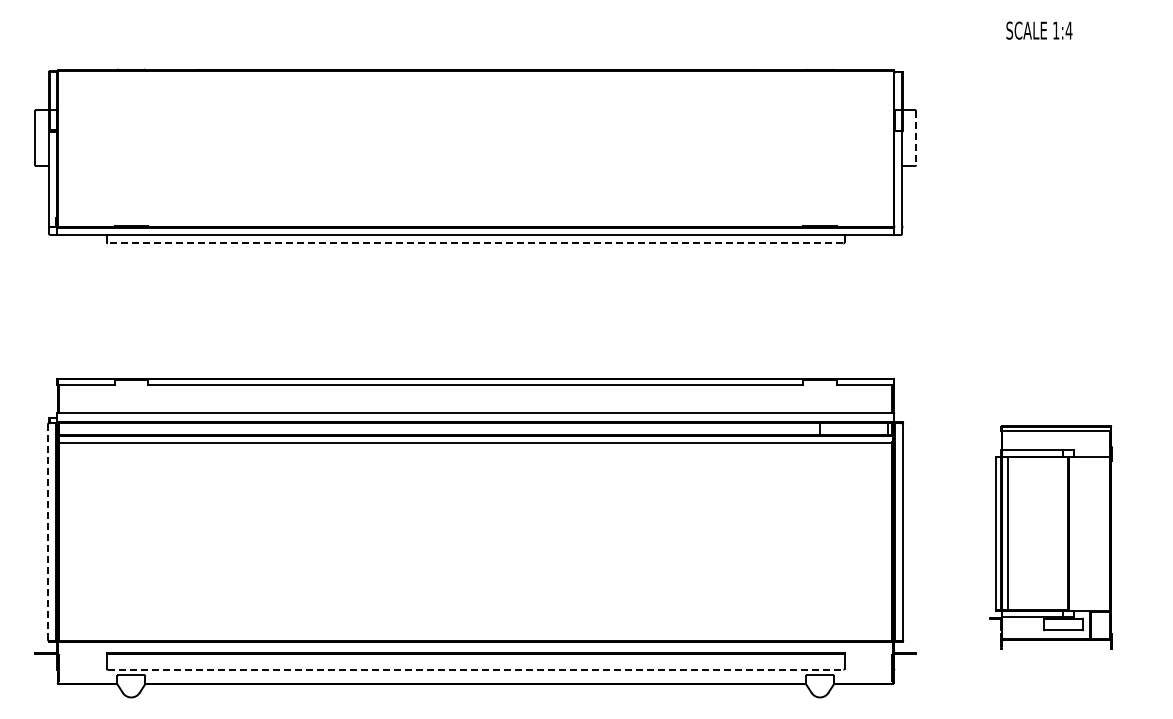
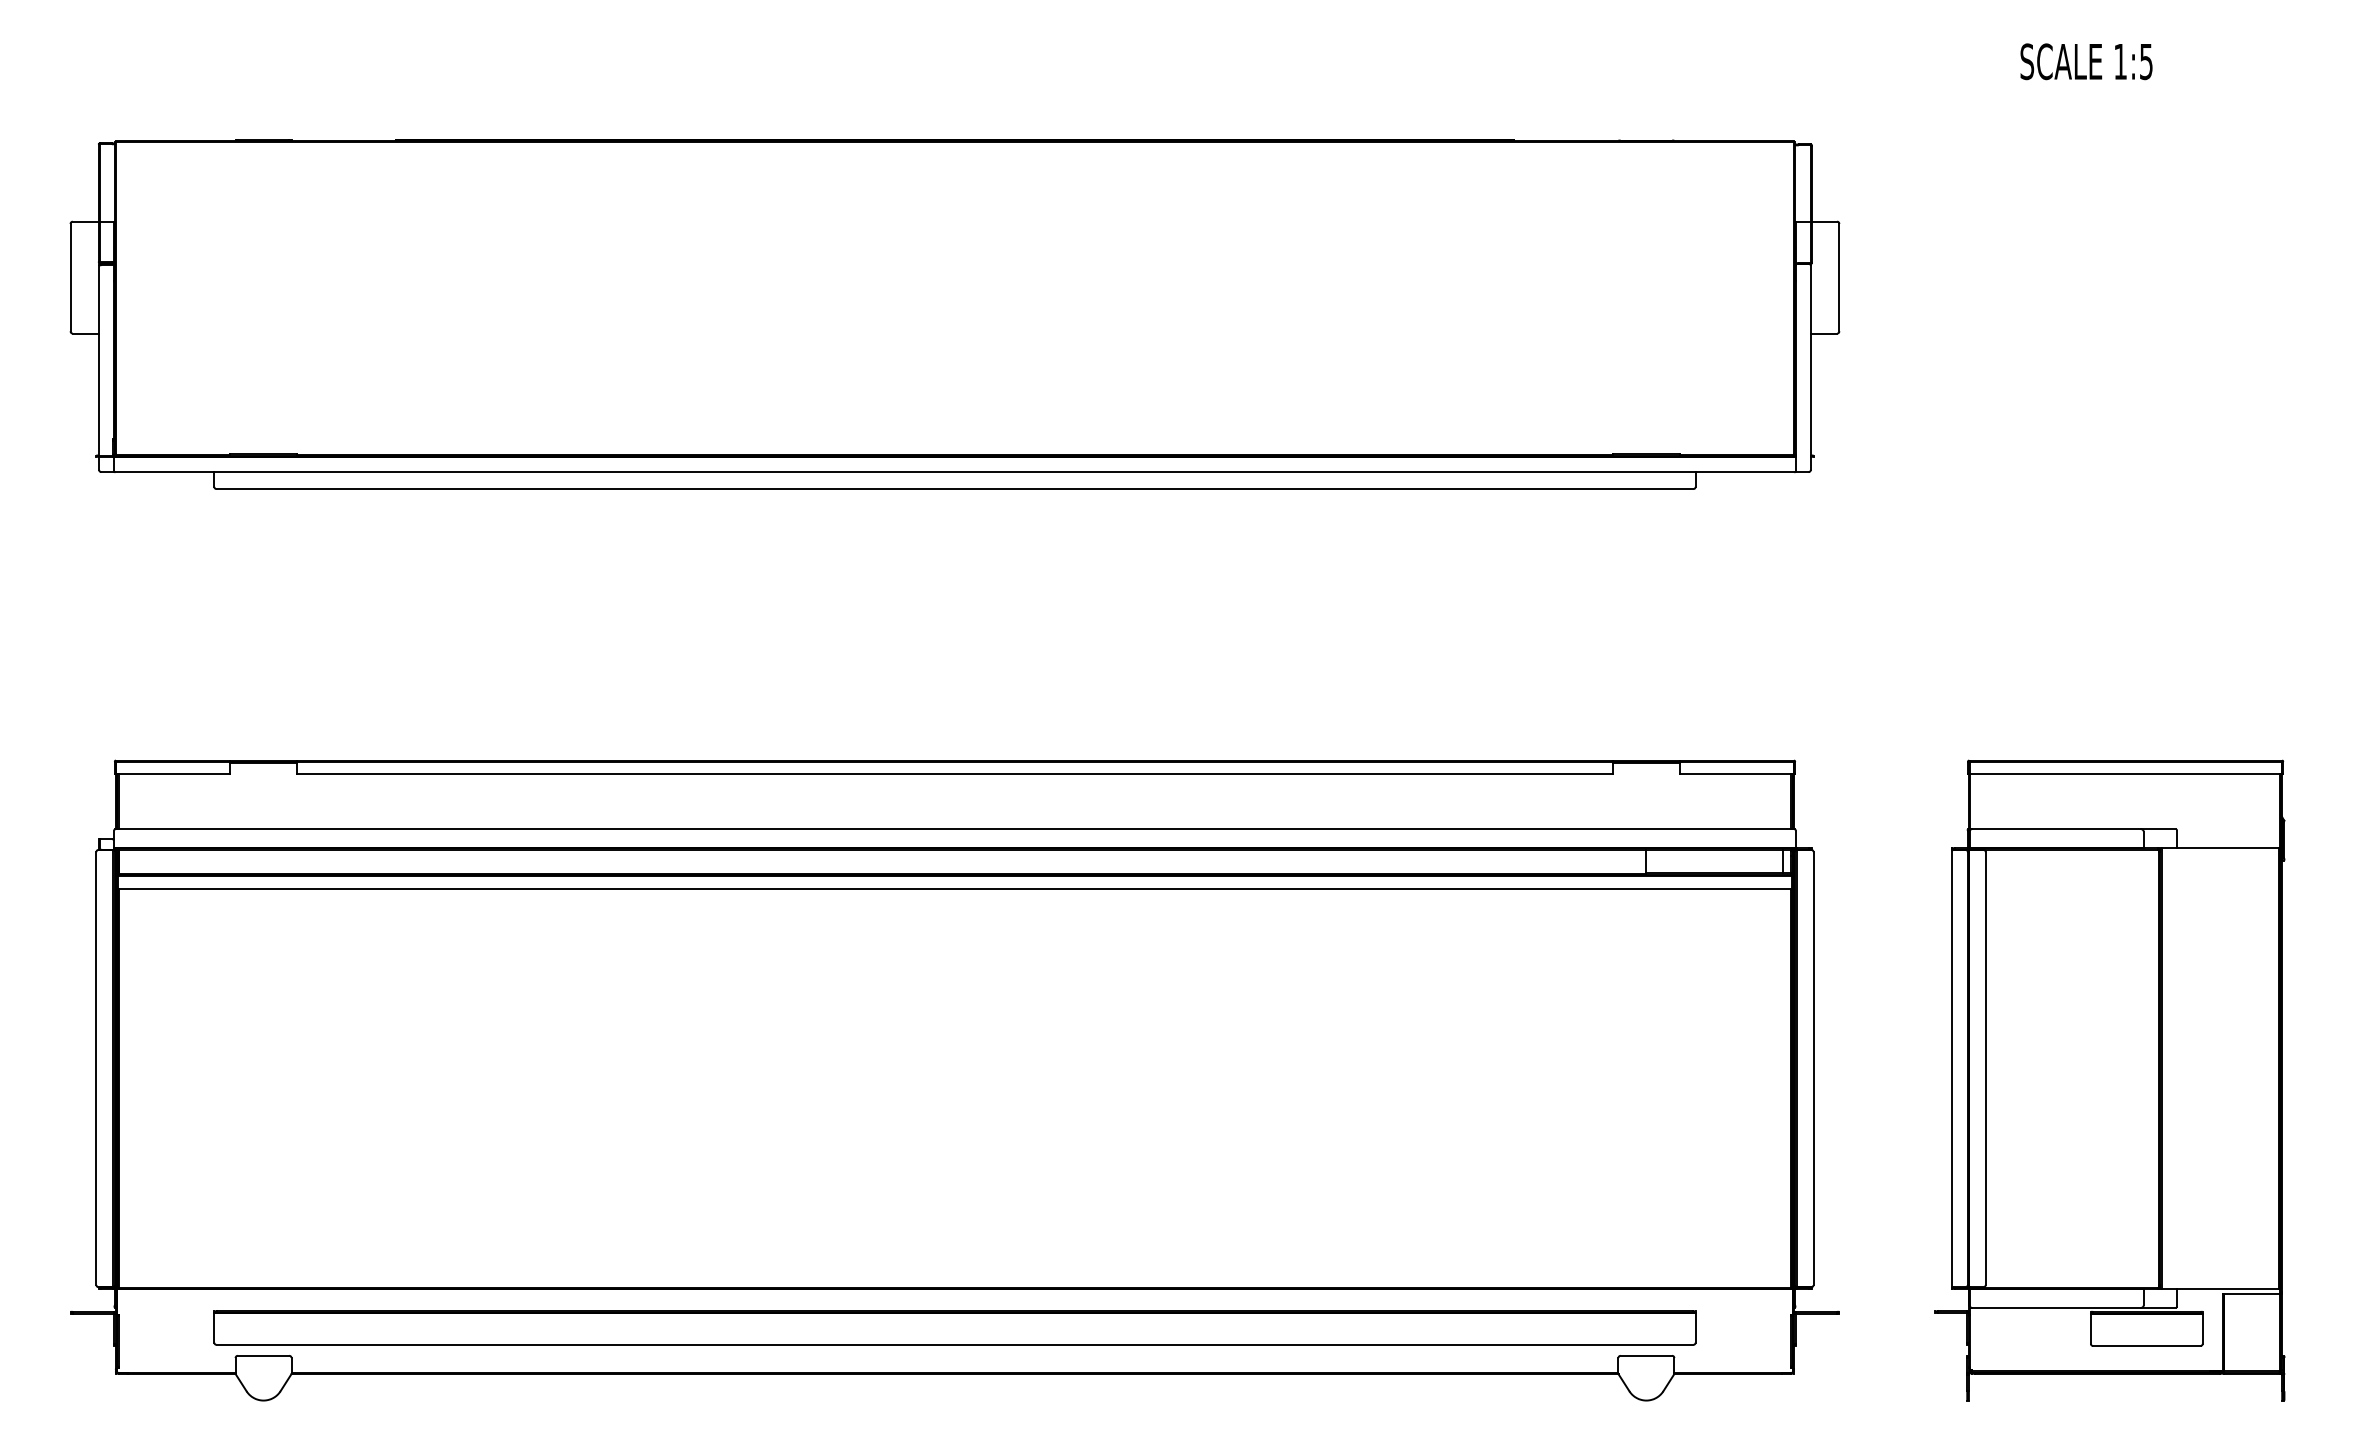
text: (1068, 30) -> (2145, 61), 1:4 -> 1:5
line: (916, 138) -> (1840, 278), dashed -> solid
line: (475, 243) -> (954, 489), dashed -> solid
line: (48, 532) -> (97, 1069), dashed -> solid
part: (1050, 537) -> (2109, 1079), size x1.43
line: (475, 669) -> (954, 1344), dashed -> solid

